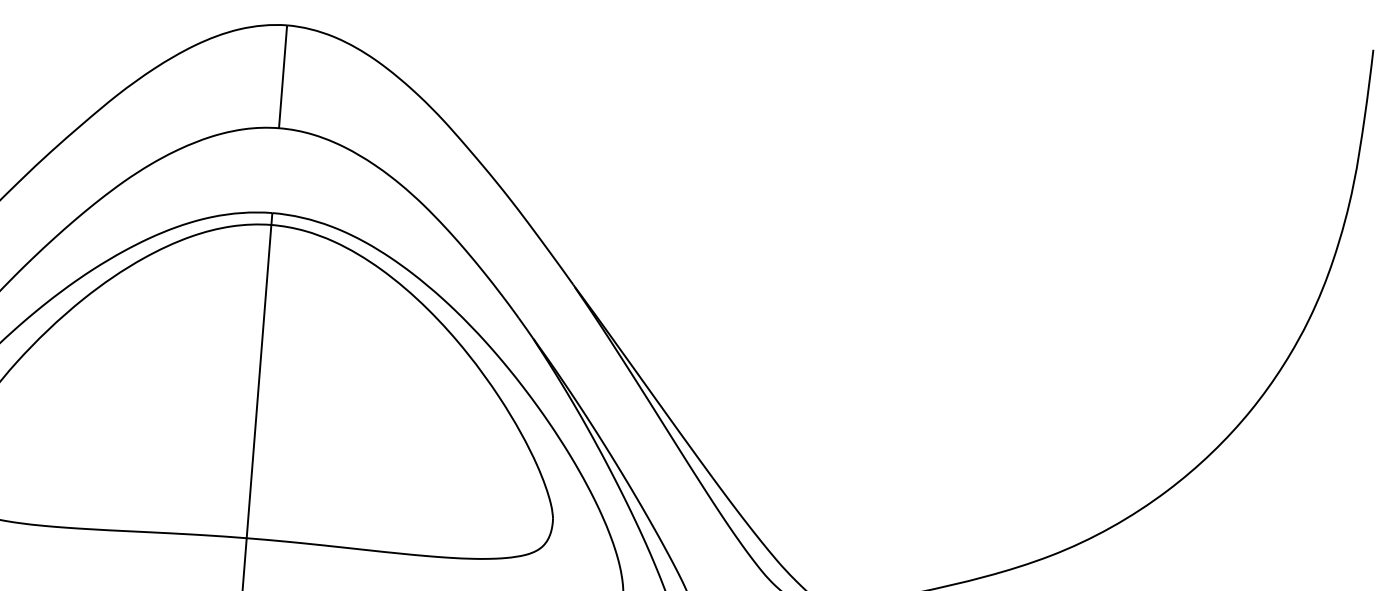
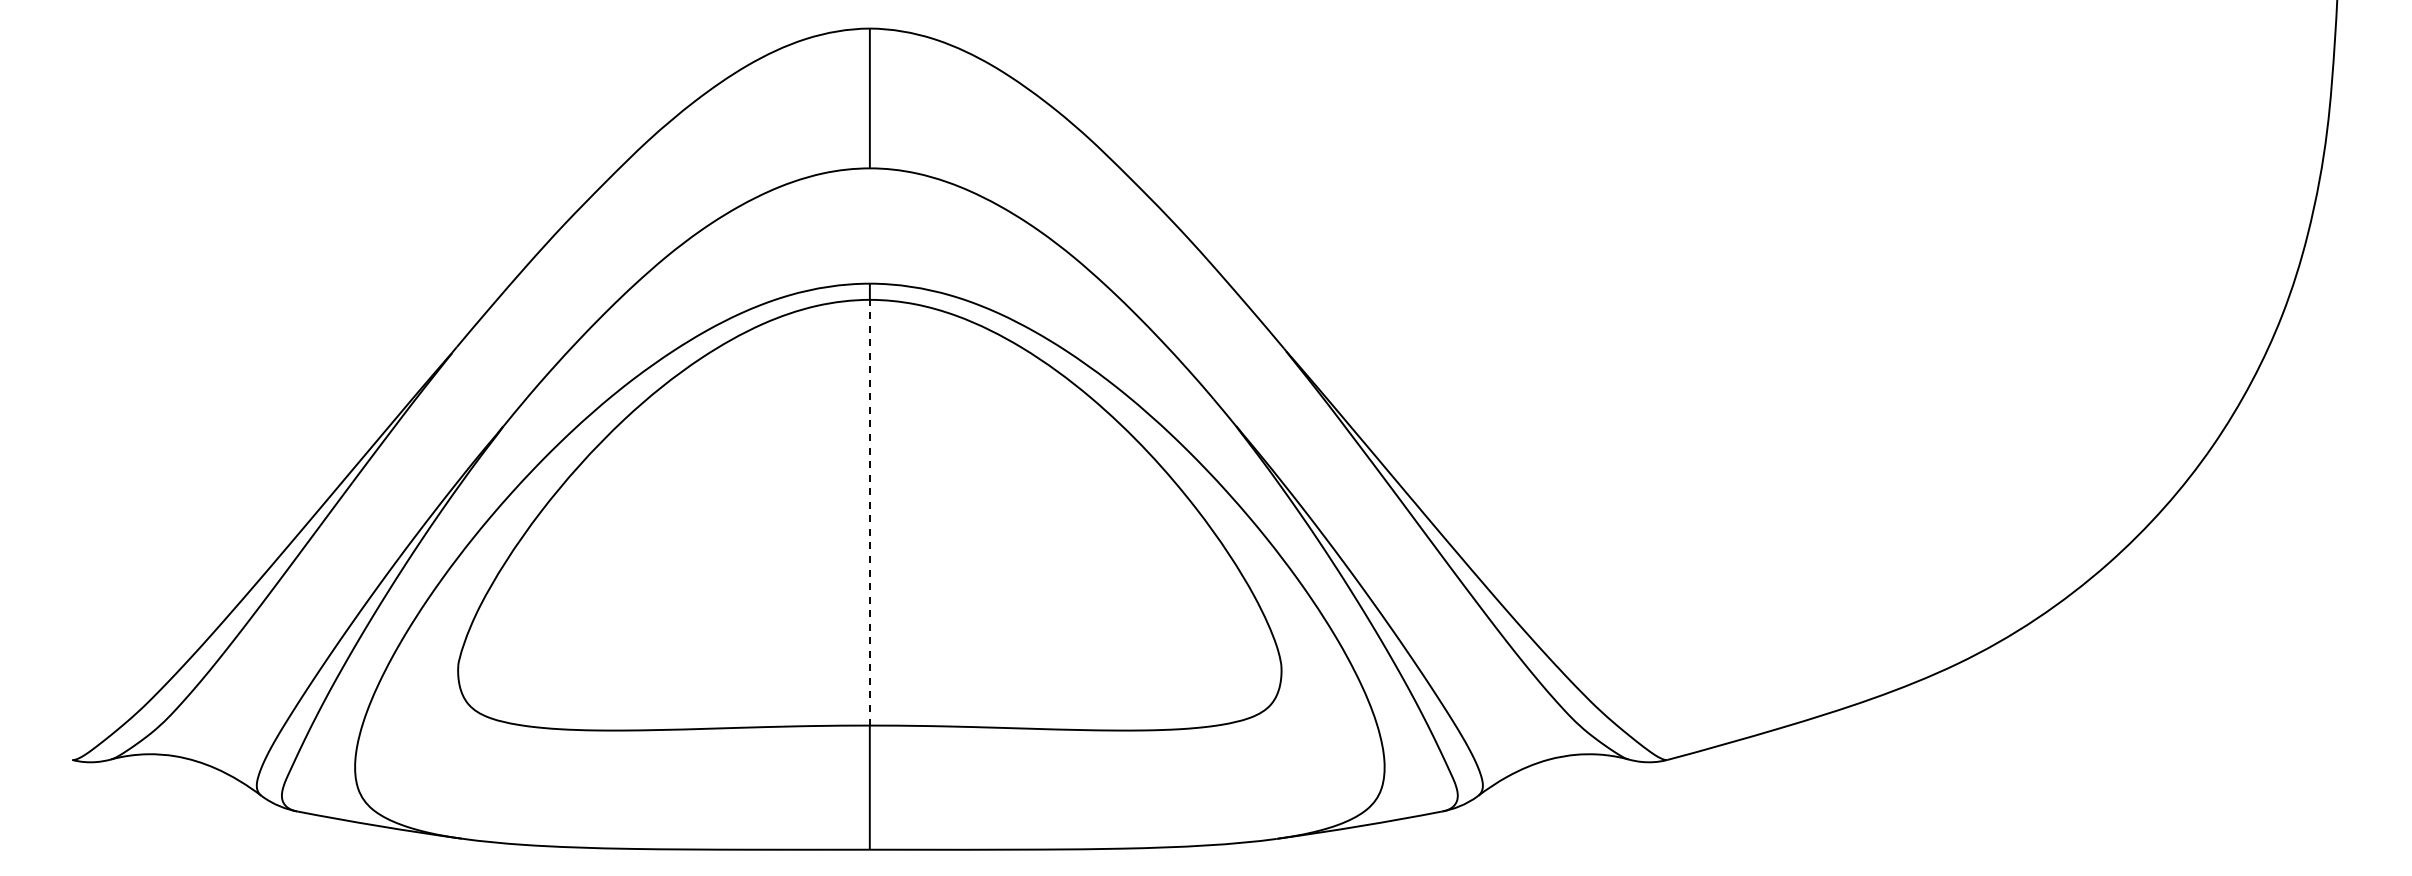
line: (258, 381) -> (869, 512), solid -> dashed

